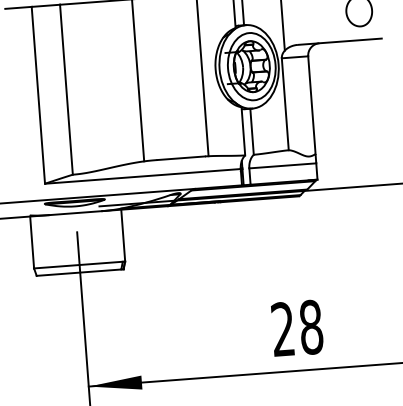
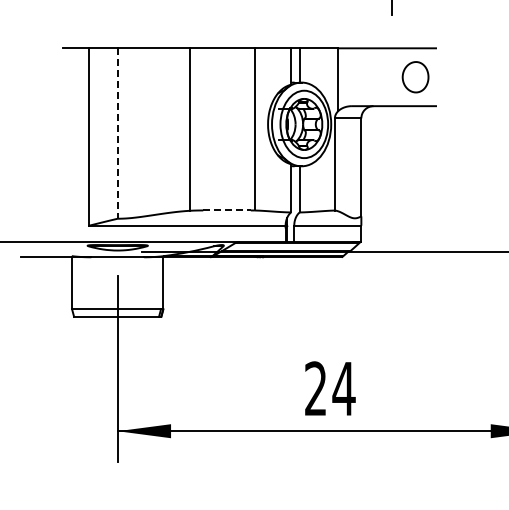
line: (66, 90) -> (117, 134), solid -> dashed
line: (181, 158) -> (227, 210), solid -> dashed
text: (310, 327) -> (343, 388), 28 -> 24

